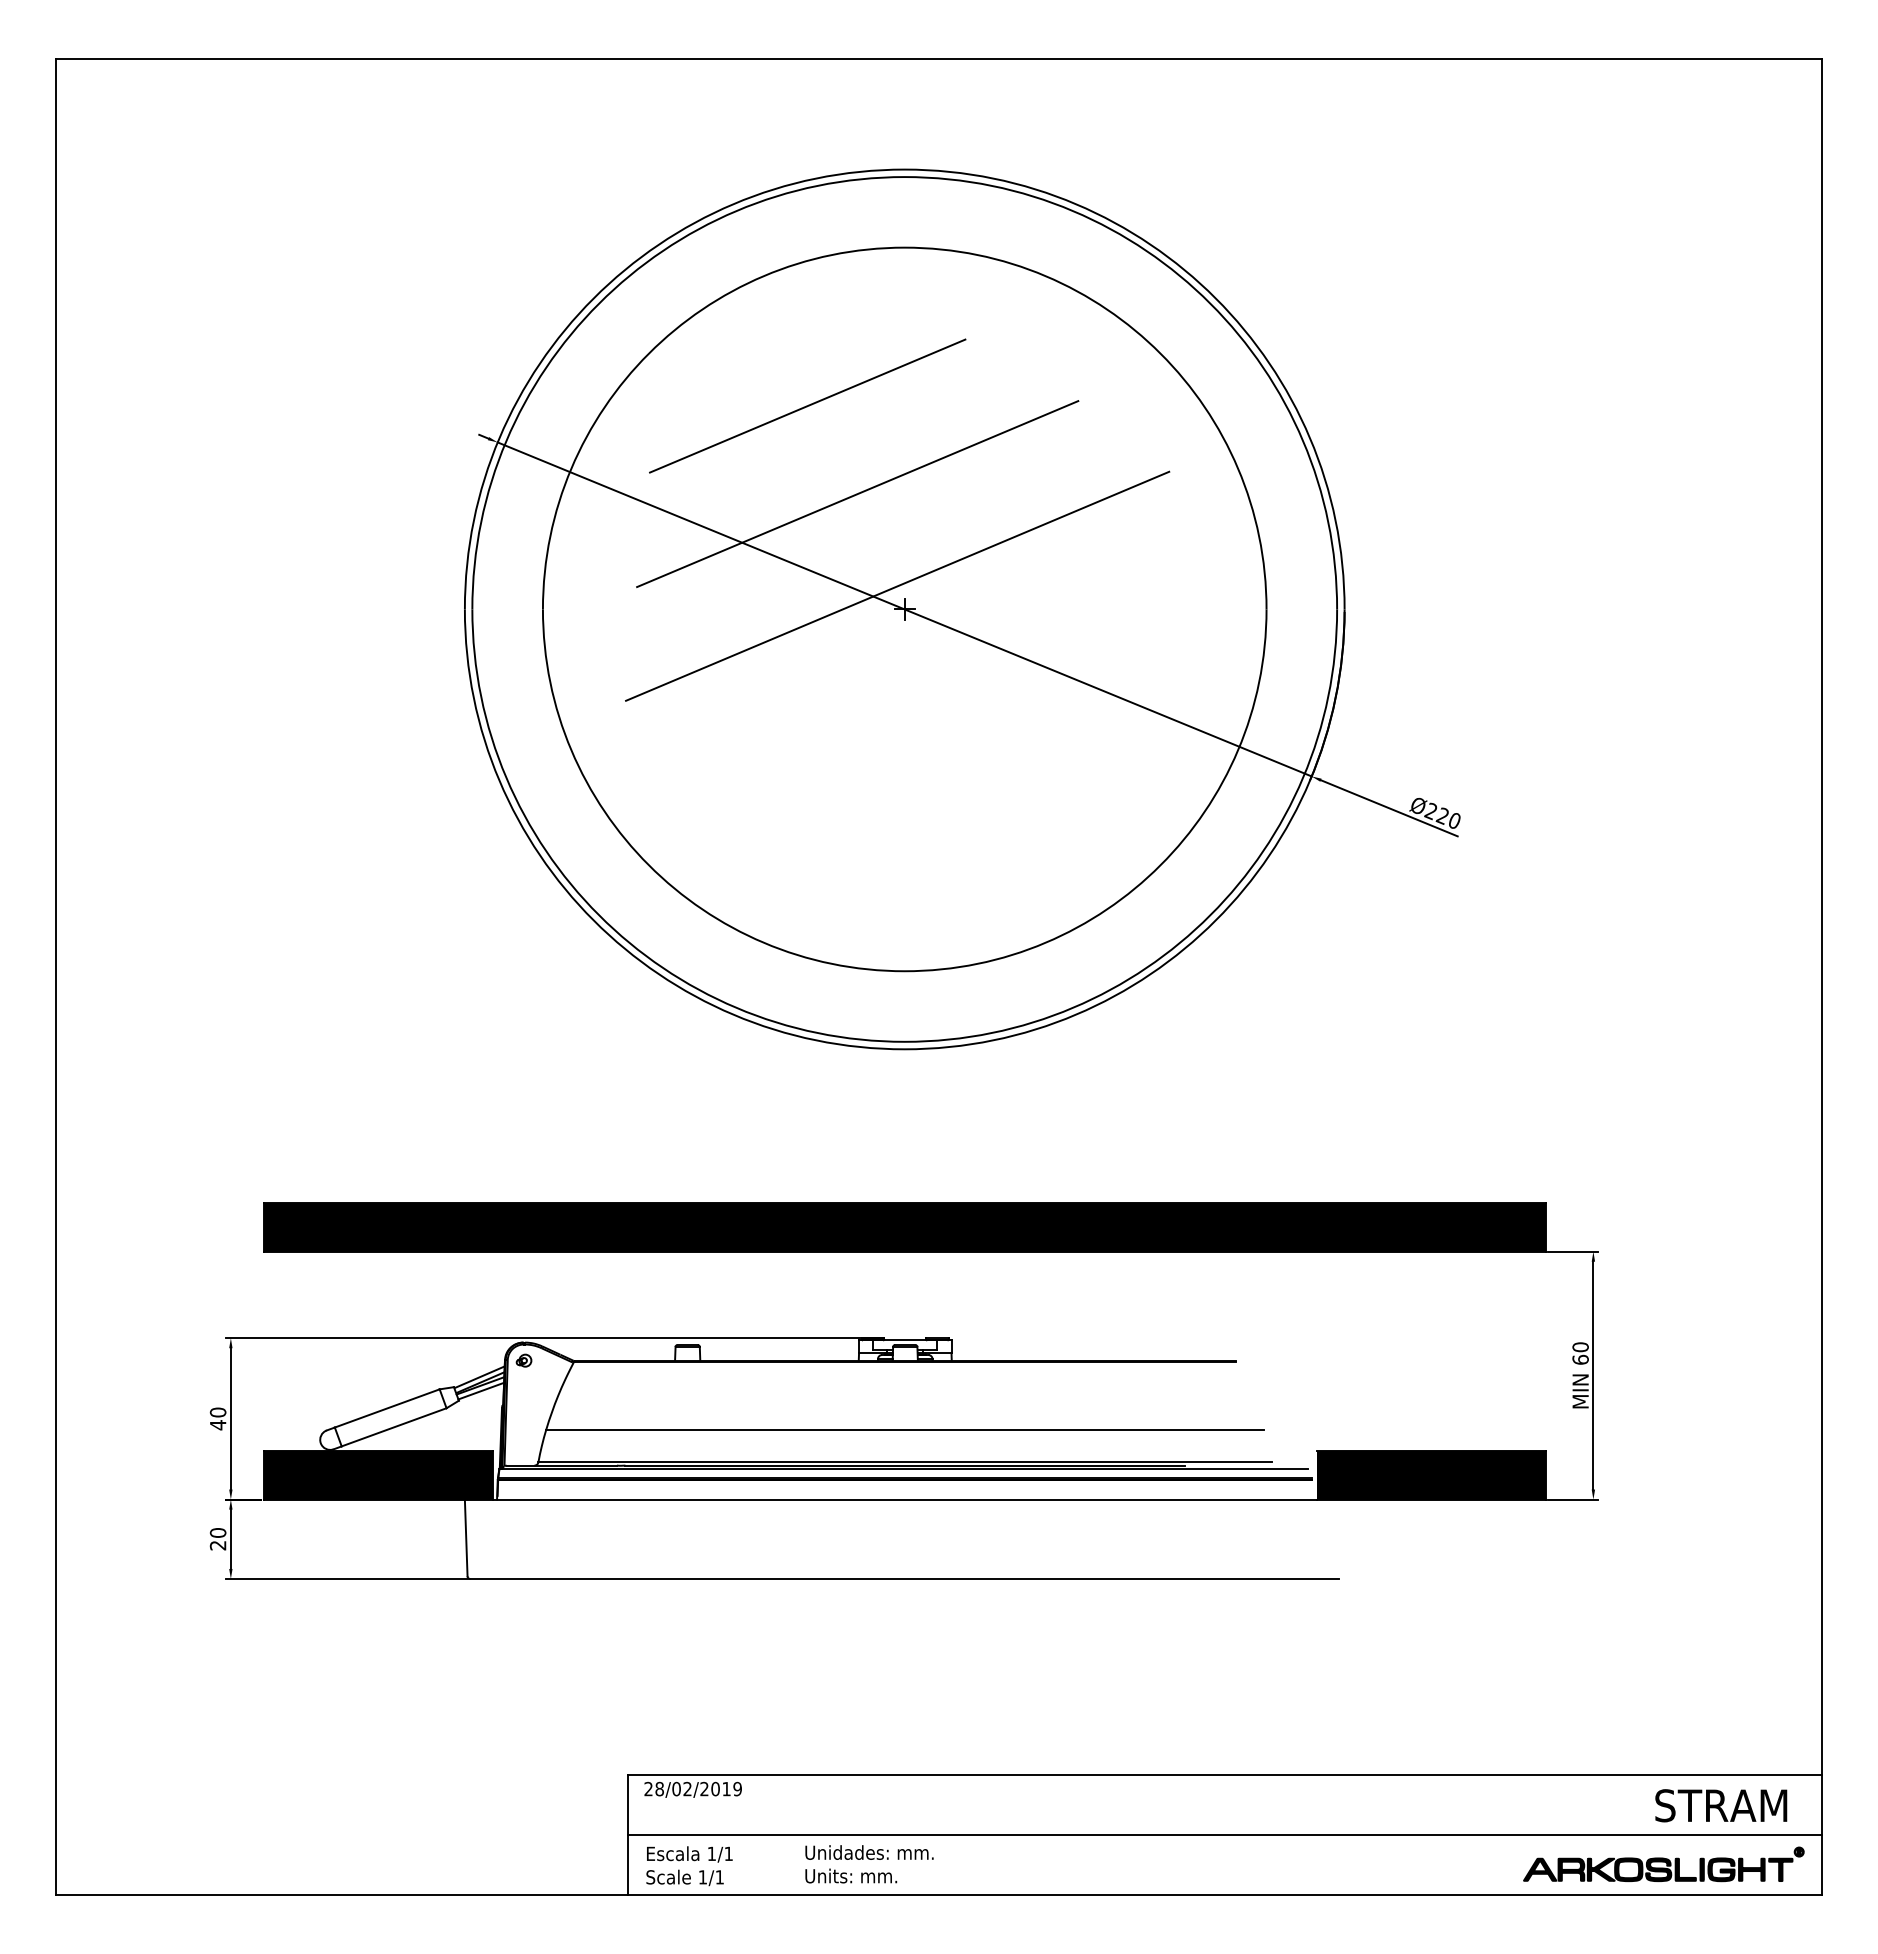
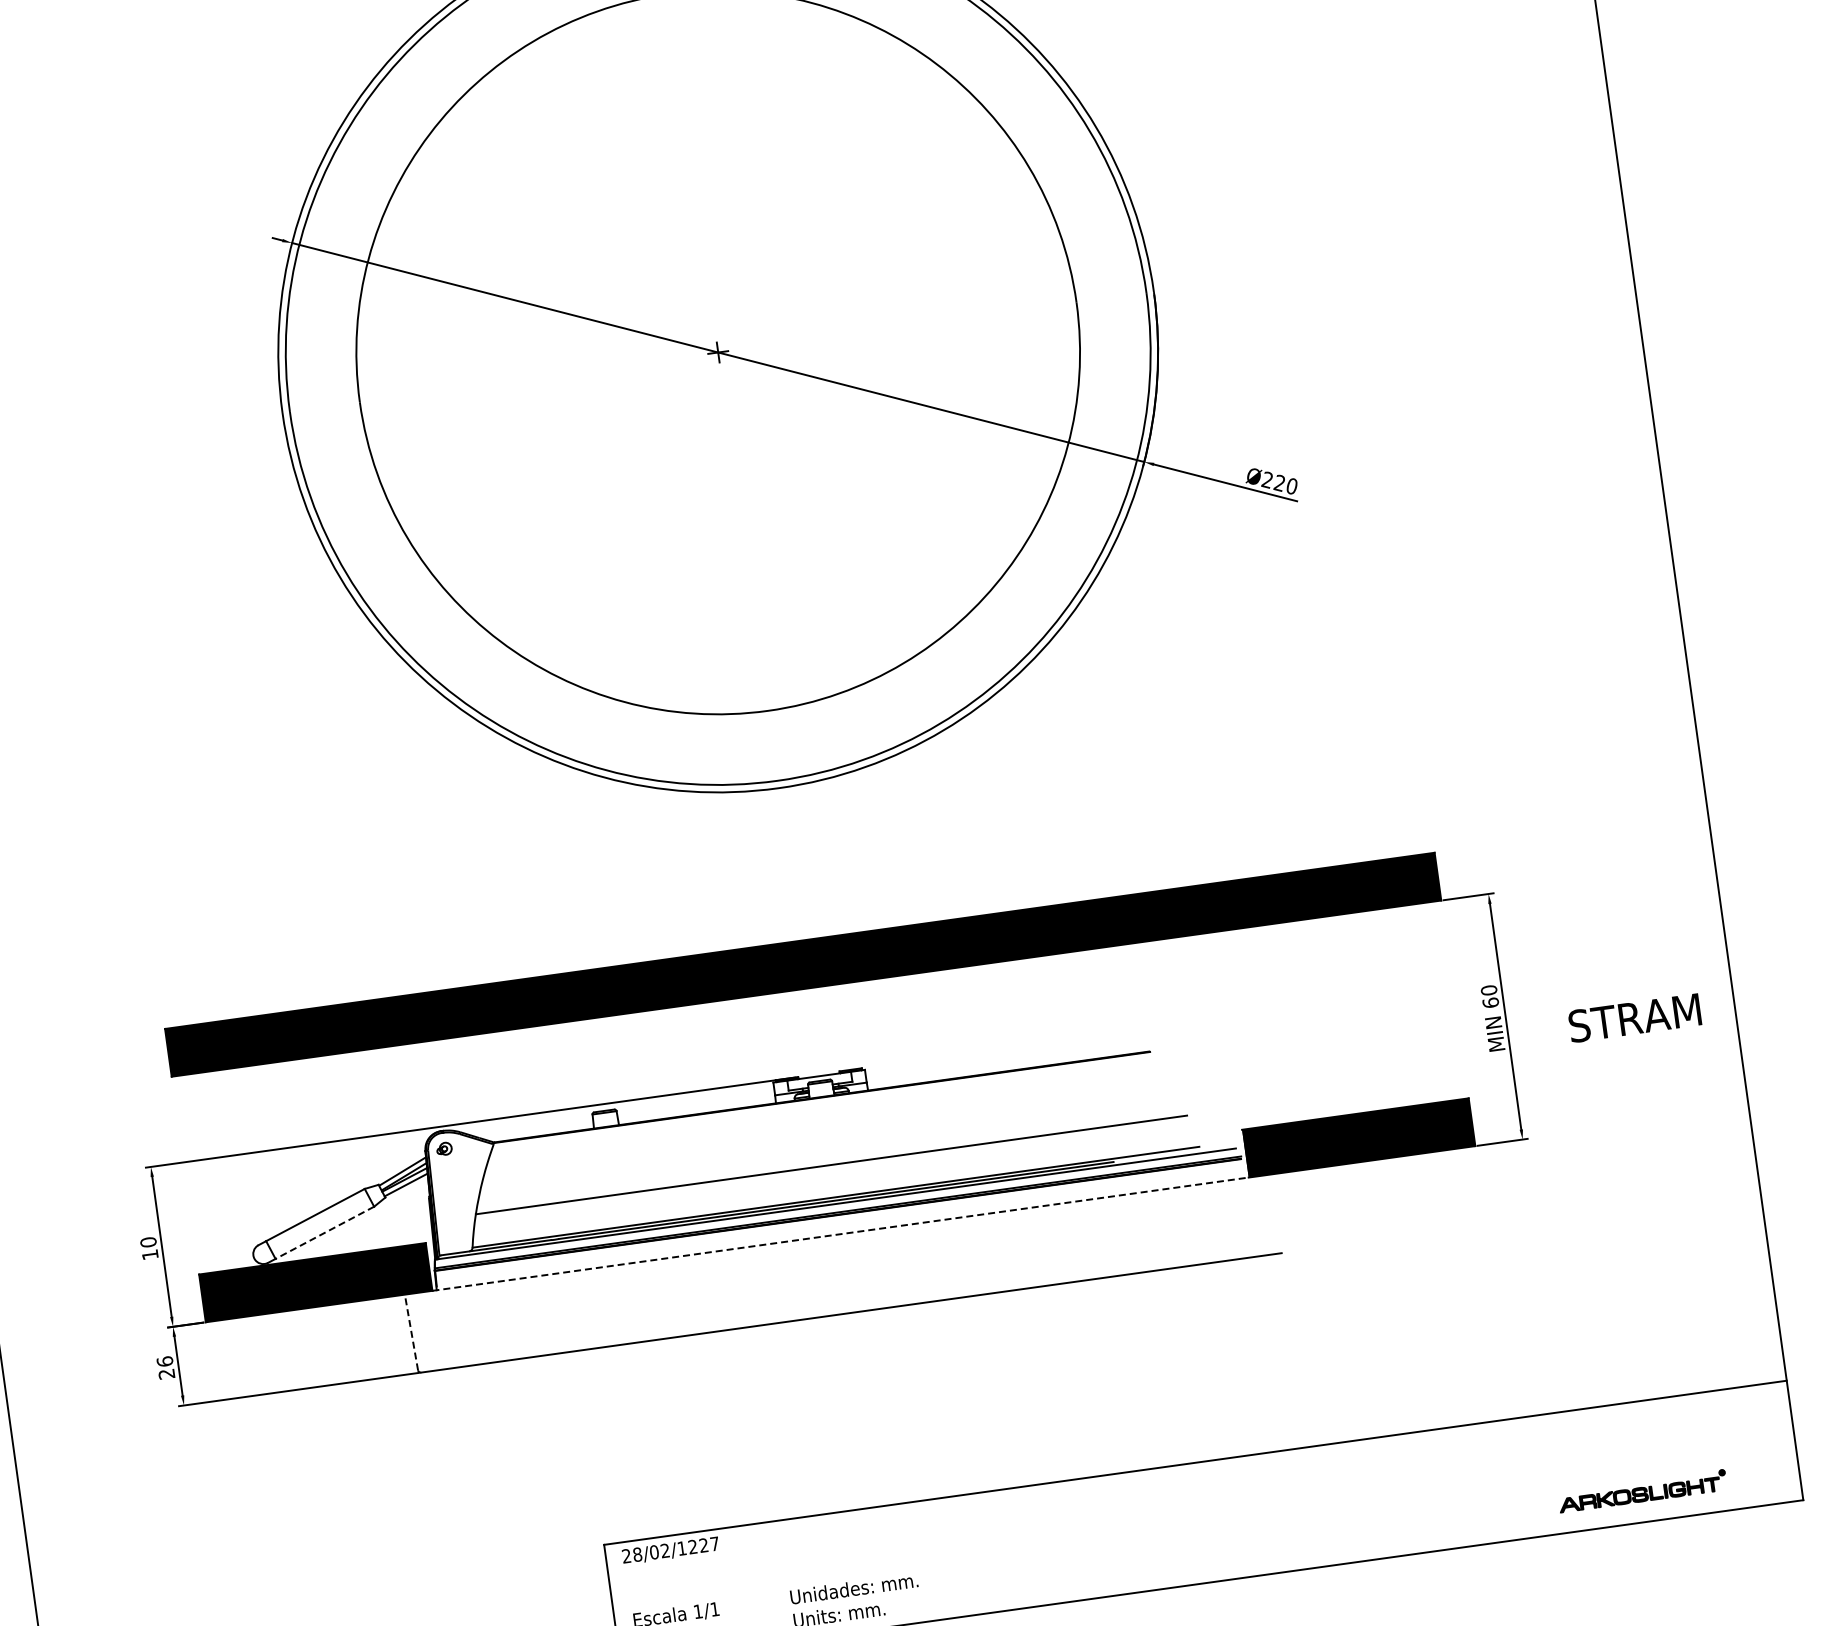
line: (807, 405) -> (593, 163), removed
line: (857, 494) -> (655, 245), removed
line: (897, 585) -> (707, 329), removed
text: (218, 1425) -> (150, 1255), 40 -> 10
line: (394, 1427) -> (325, 1232), solid -> dashed
line: (905, 1499) -> (841, 1234), solid -> dashed
text: (217, 1532) -> (164, 1361), 20 -> 26
line: (466, 1537) -> (411, 1331), solid -> dashed
text: (720, 1788) -> (697, 1545), 28/02/2019 -> 28/02/1227
text: (1721, 1805) -> (1635, 1017), moved
line: (1224, 1835) -> (1203, 1522), removed
part: (1663, 1864) -> (1642, 1491), size x0.6

